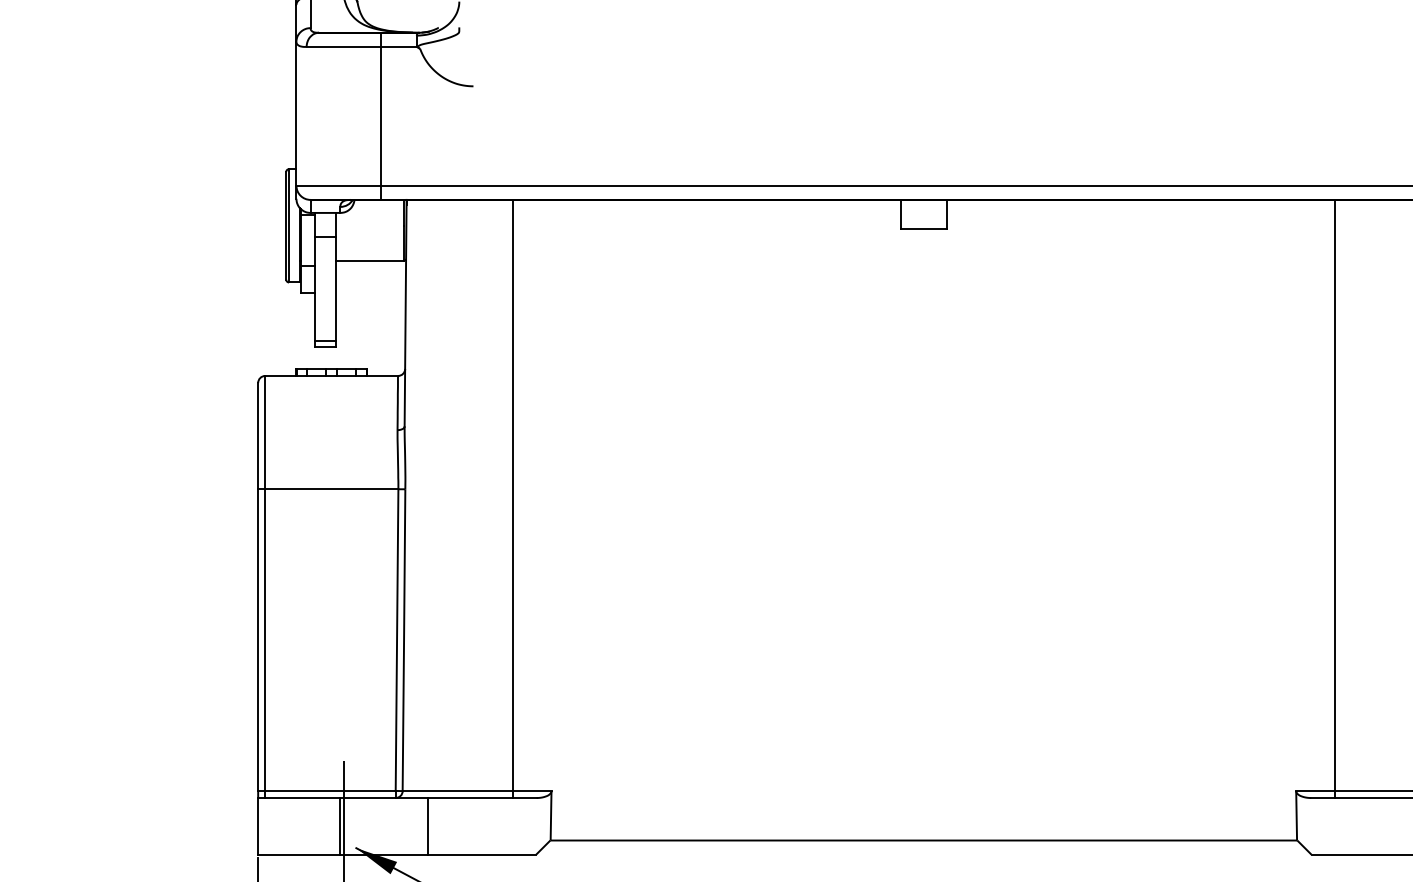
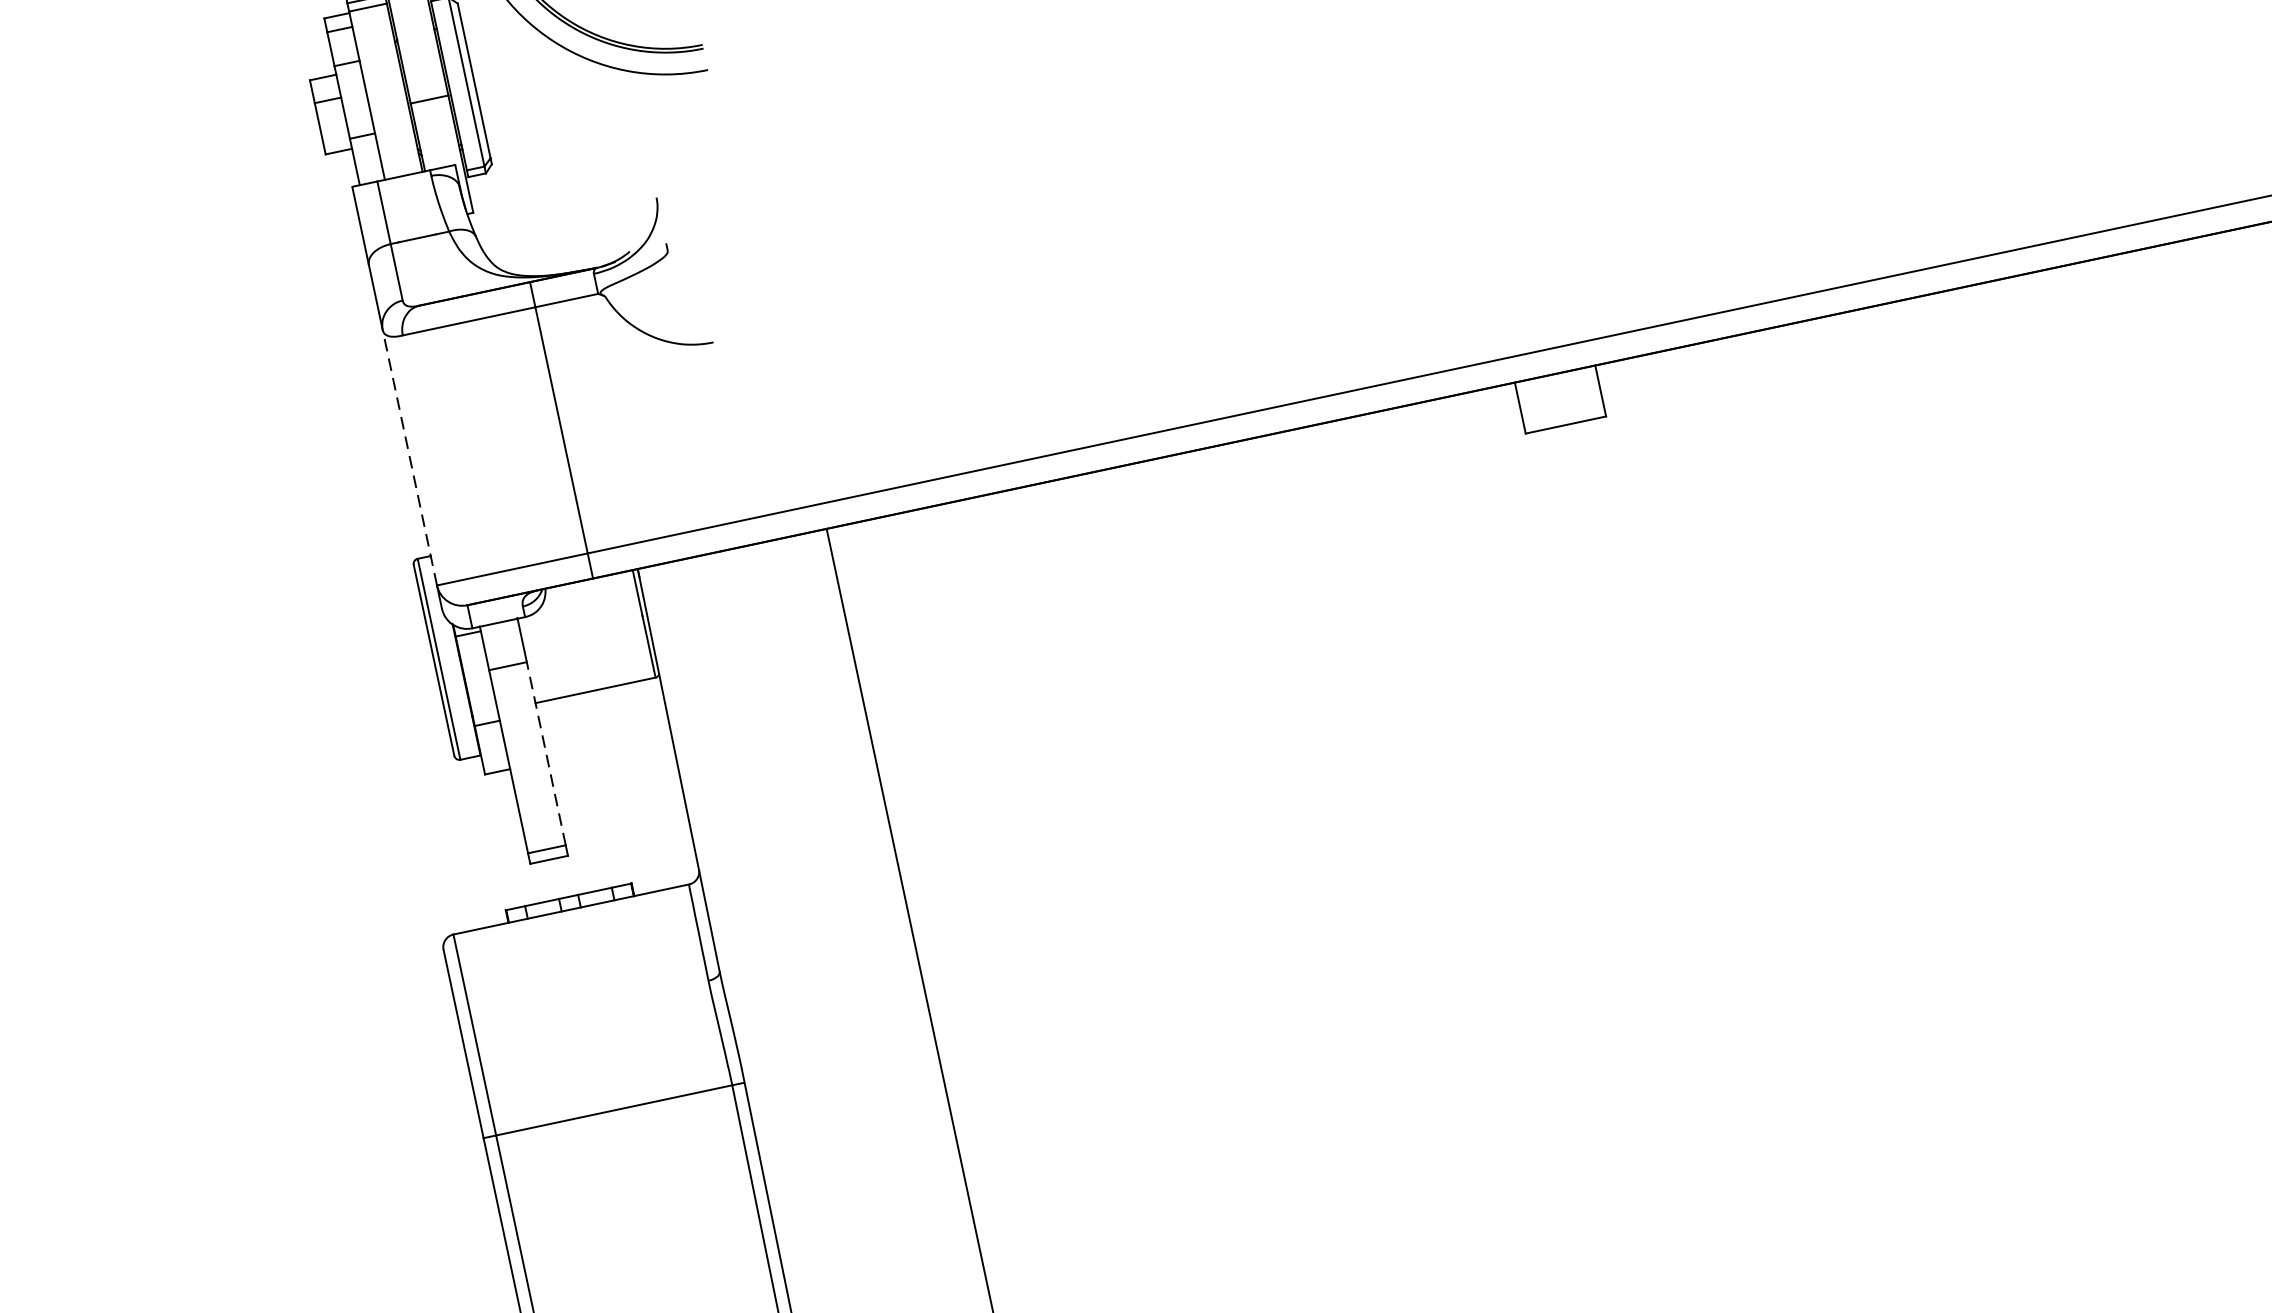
line: (296, 113) -> (409, 457), solid -> dashed
line: (336, 289) -> (547, 754), solid -> dashed

